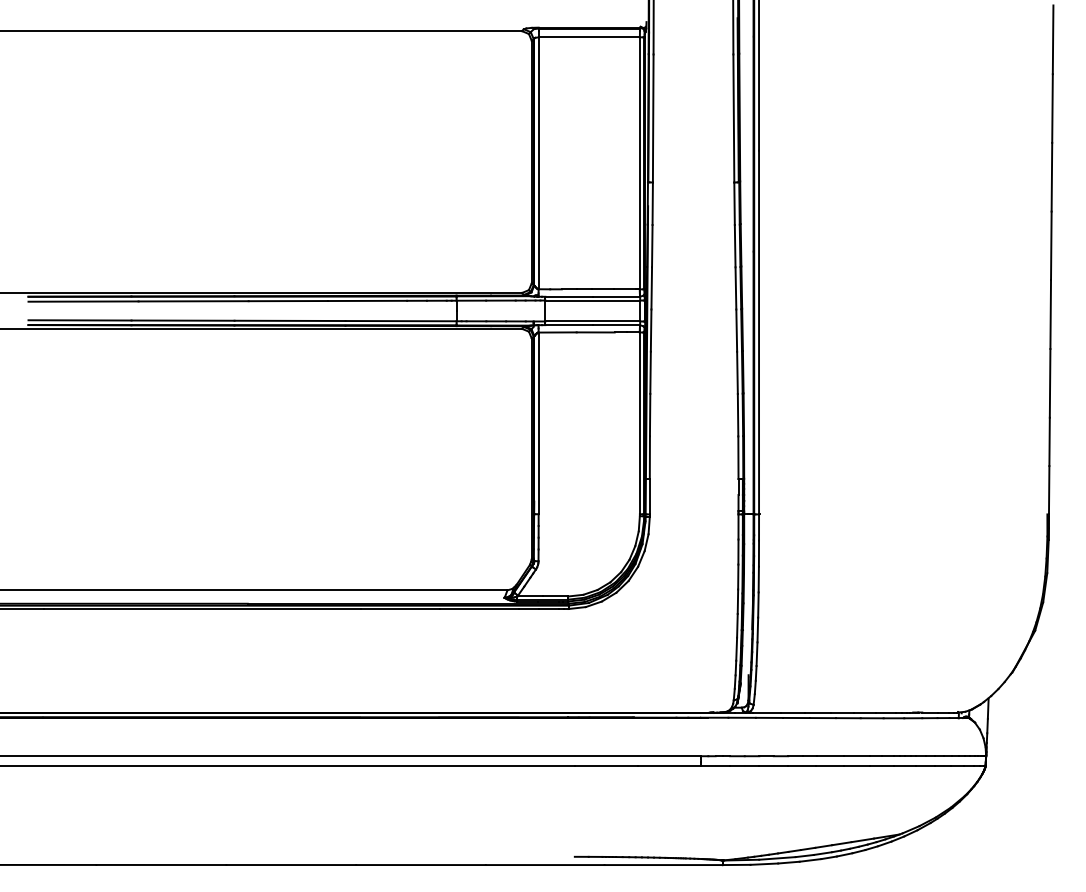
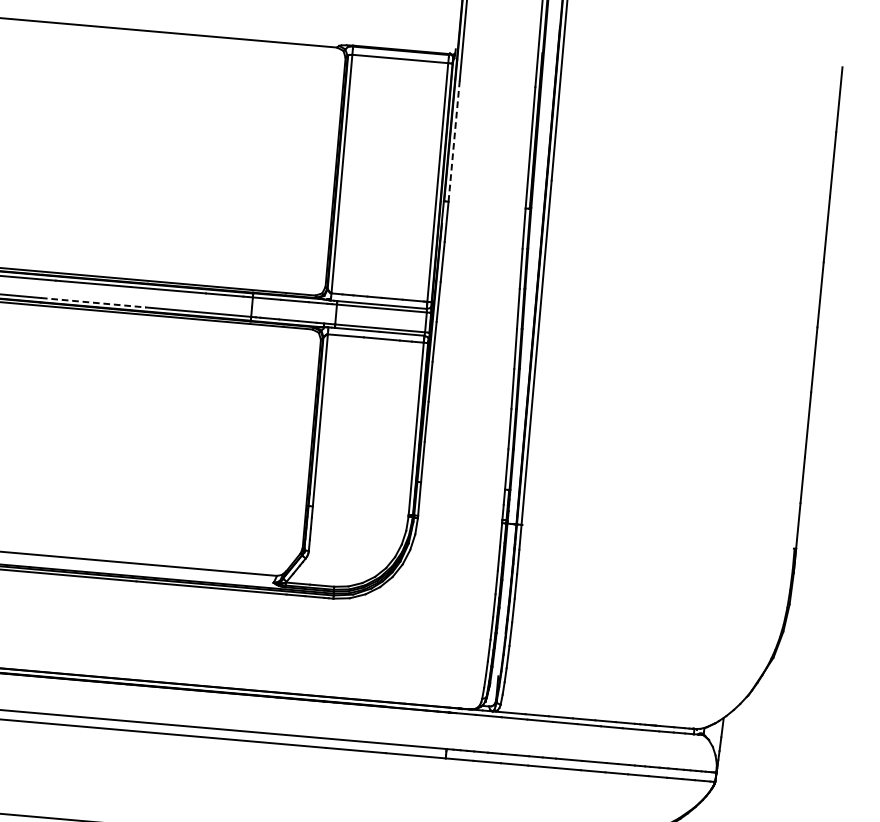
line: (653, 119) -> (454, 142), solid -> dashed
line: (290, 320) -> (93, 302), solid -> dashed

